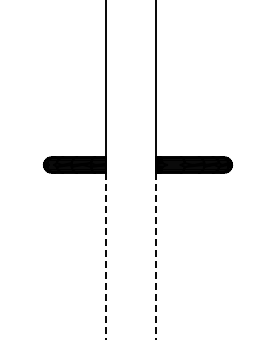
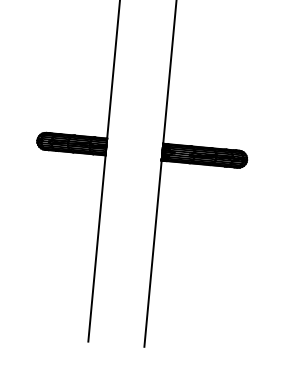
line: (105, 256) -> (96, 248), dashed -> solid
line: (156, 256) -> (153, 254), dashed -> solid

